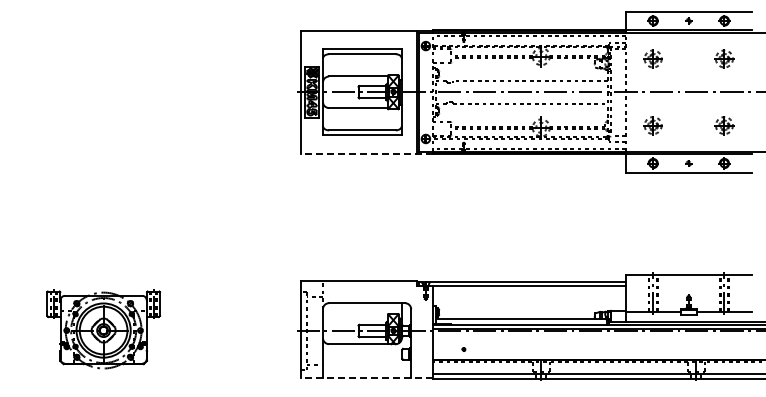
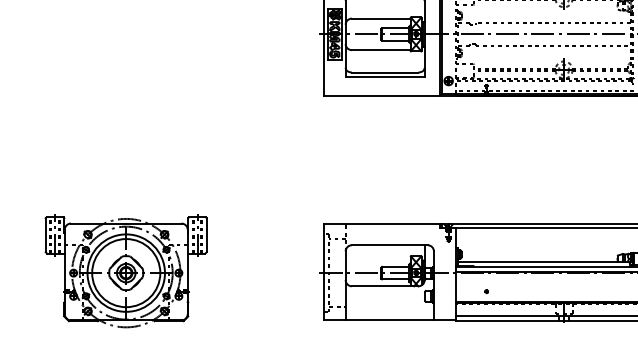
line: (367, 153) -> (390, 95), dashed -> solid
part: (103, 329) -> (126, 271), size x1.43
line: (367, 378) -> (390, 320), dashed -> solid

